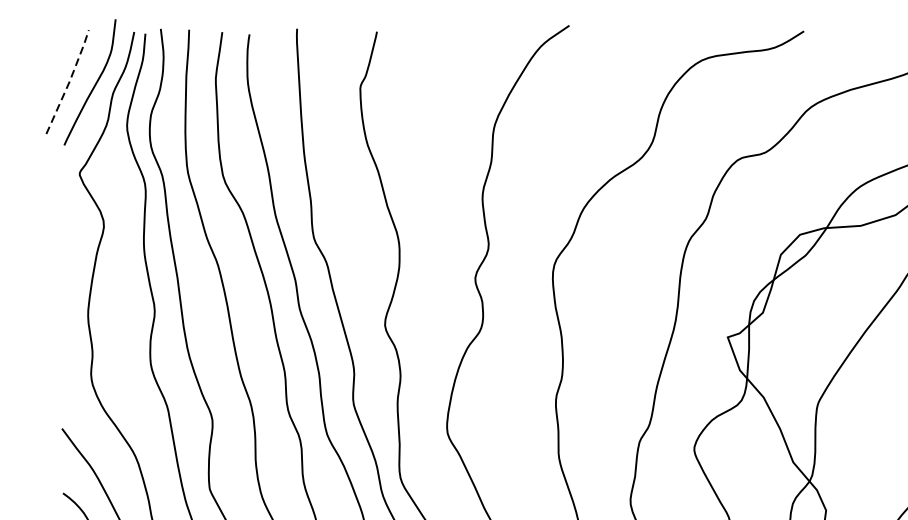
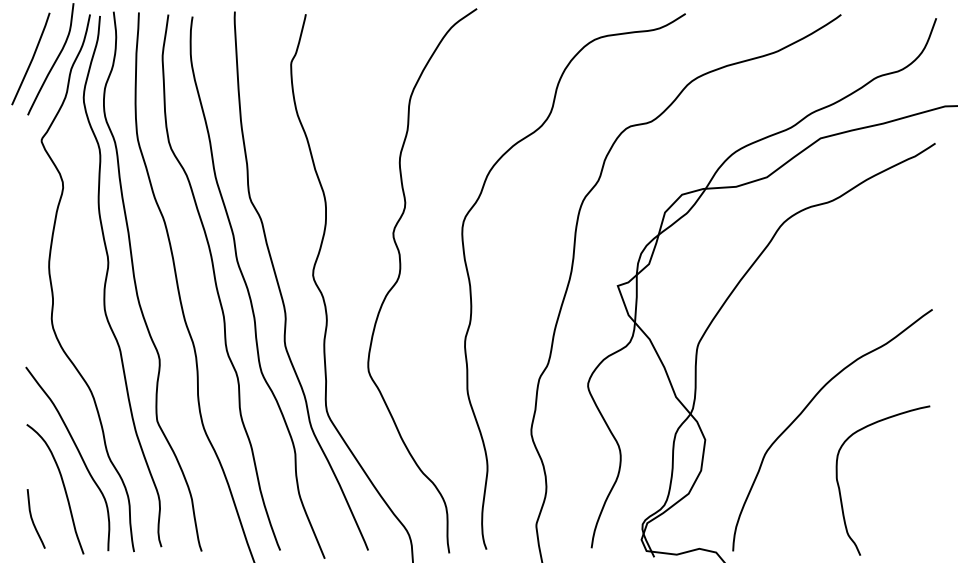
line: (69, 81) -> (32, 58), dashed -> solid

